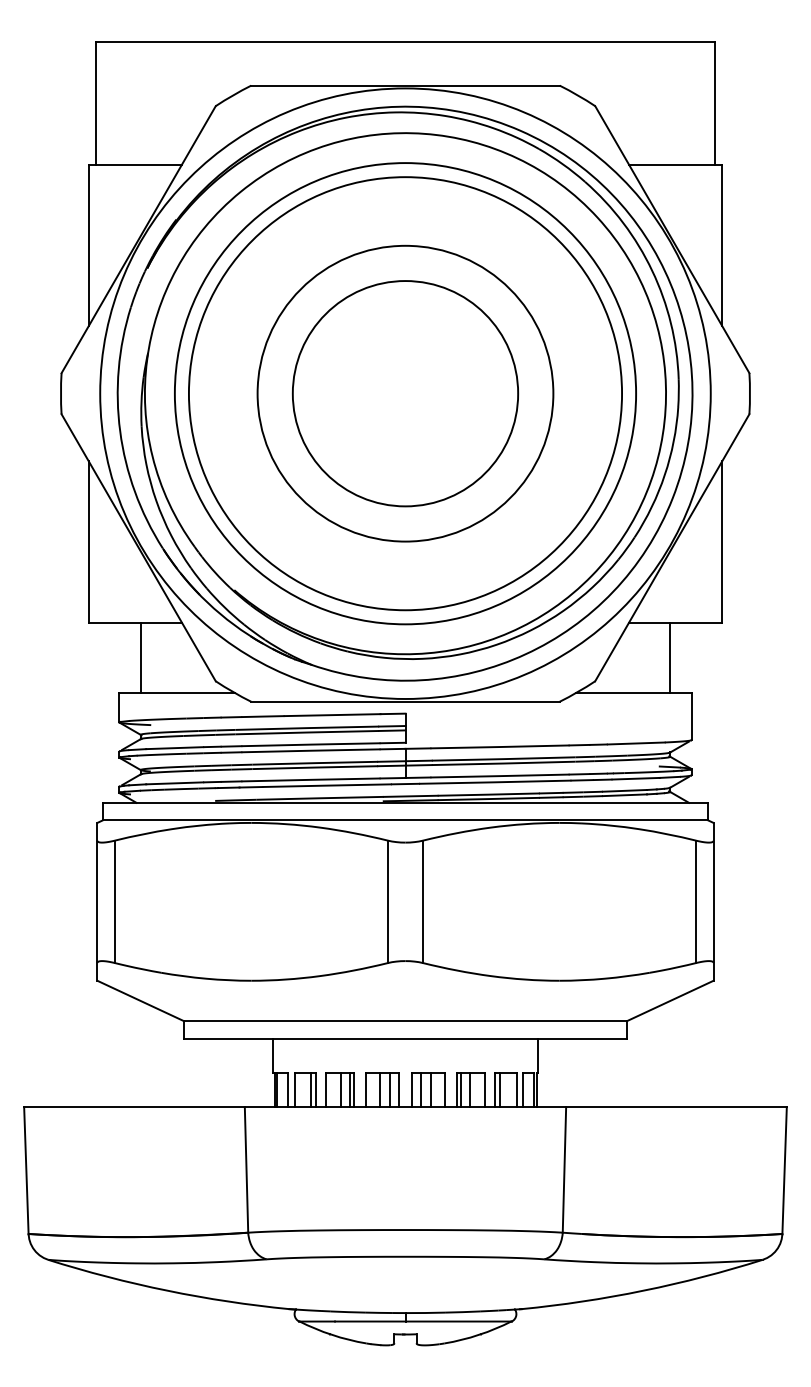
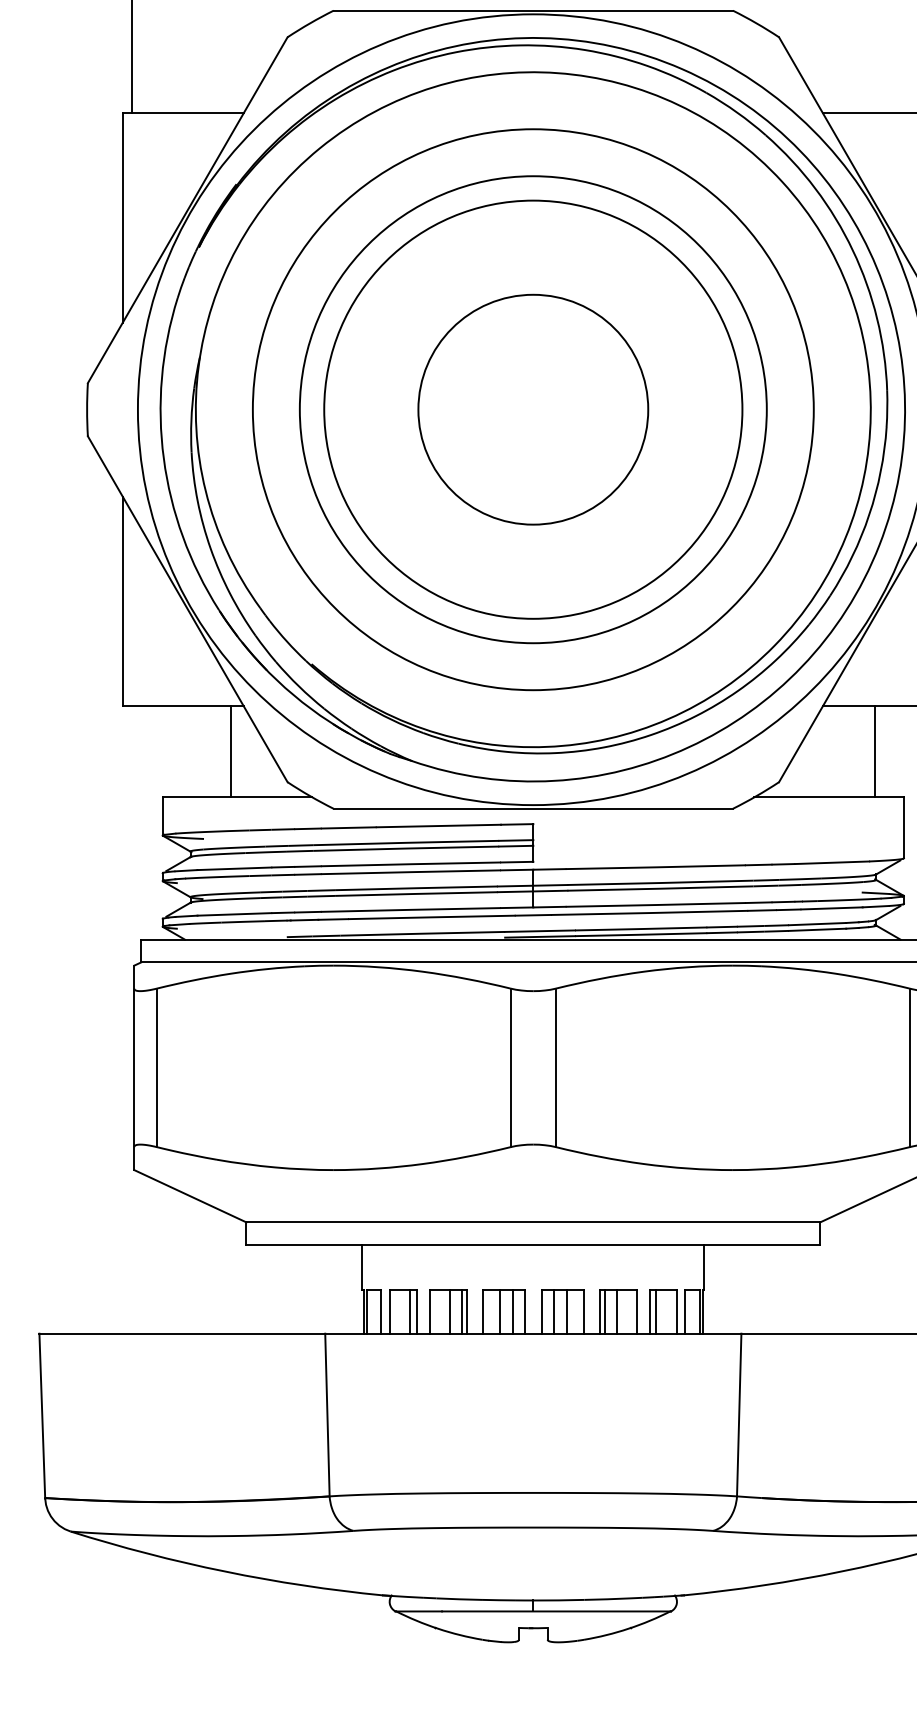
circle: (405, 393) -> (533, 409), size x0.6
circle: (405, 393) -> (533, 409), size x0.7
circle: (405, 393) -> (533, 409), size x1.6
line: (141, 657) -> (231, 751), moved

